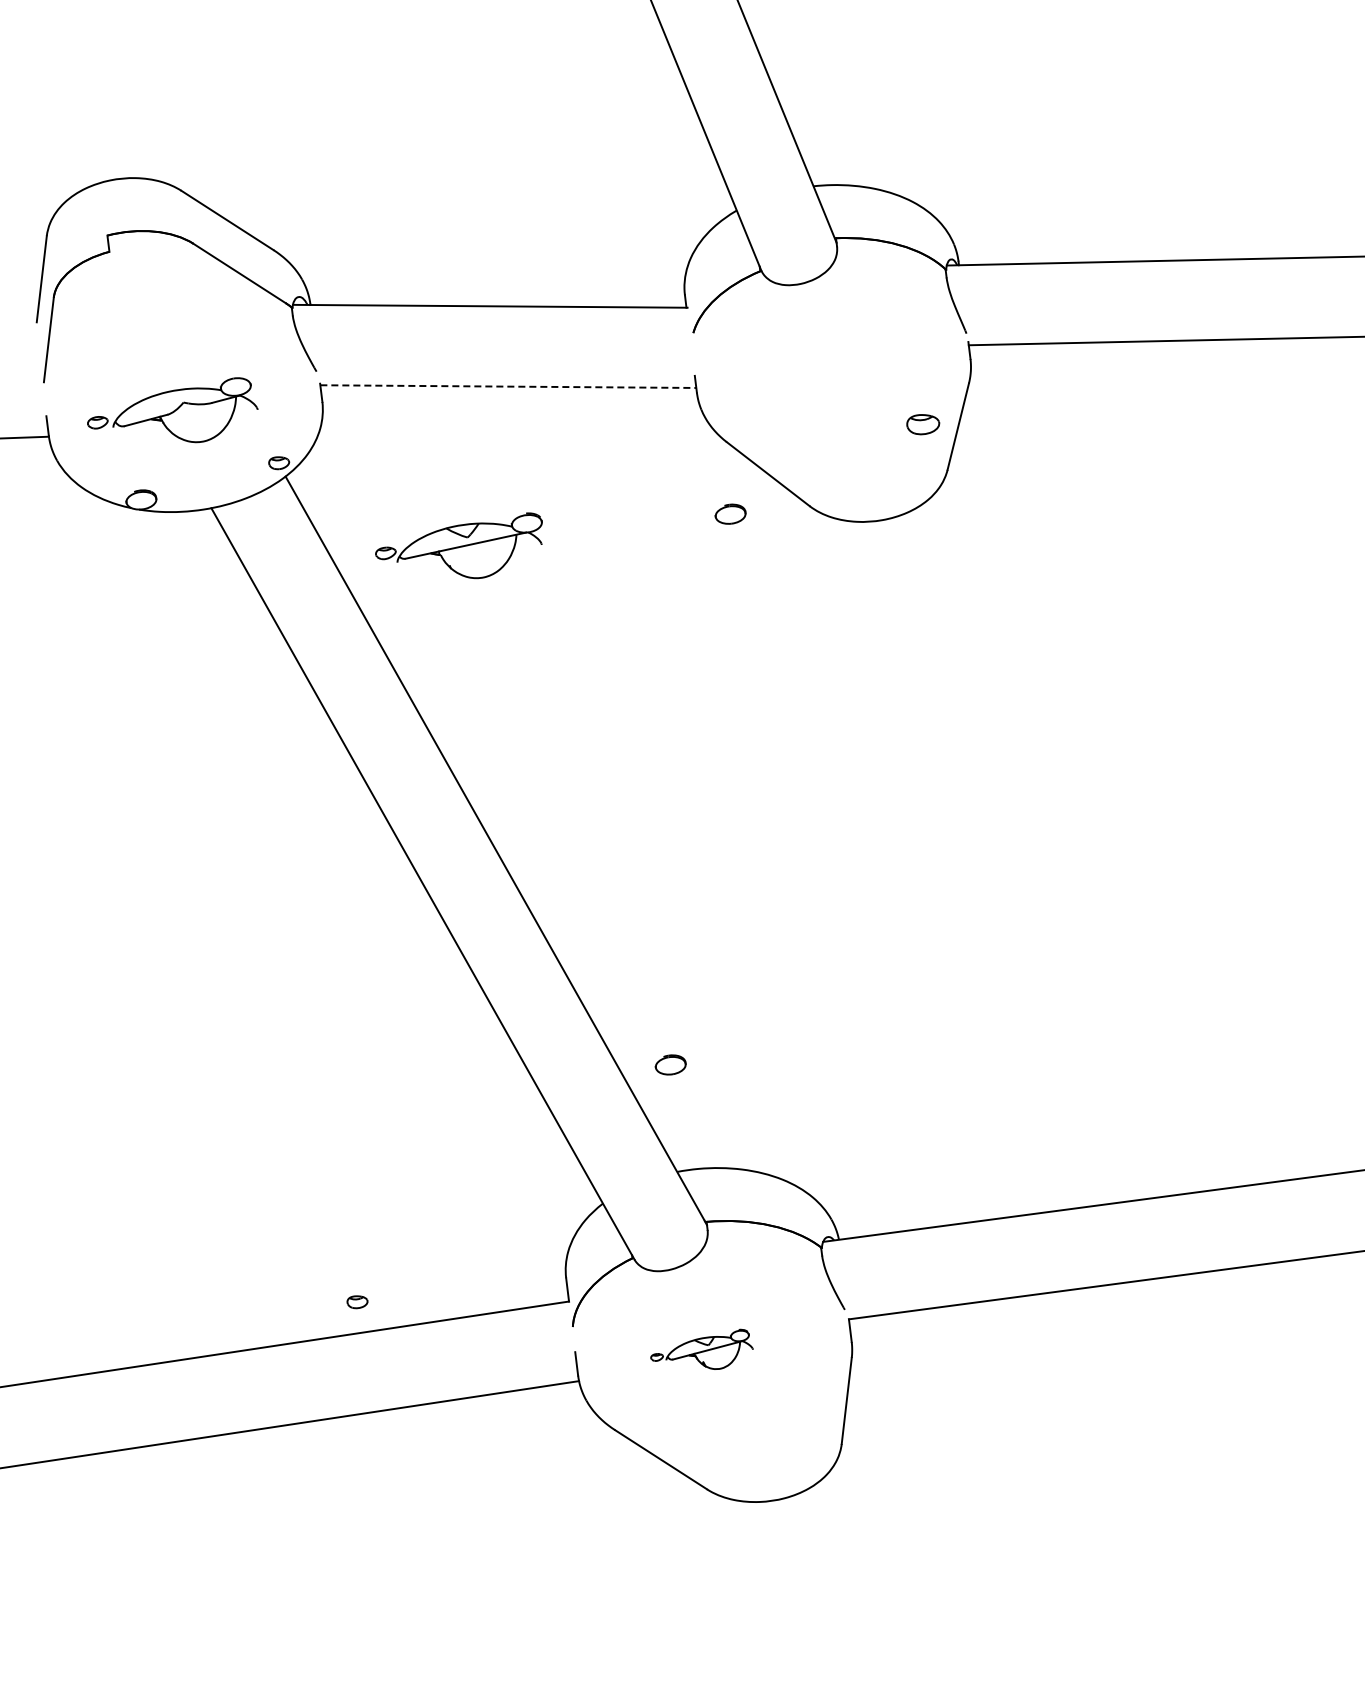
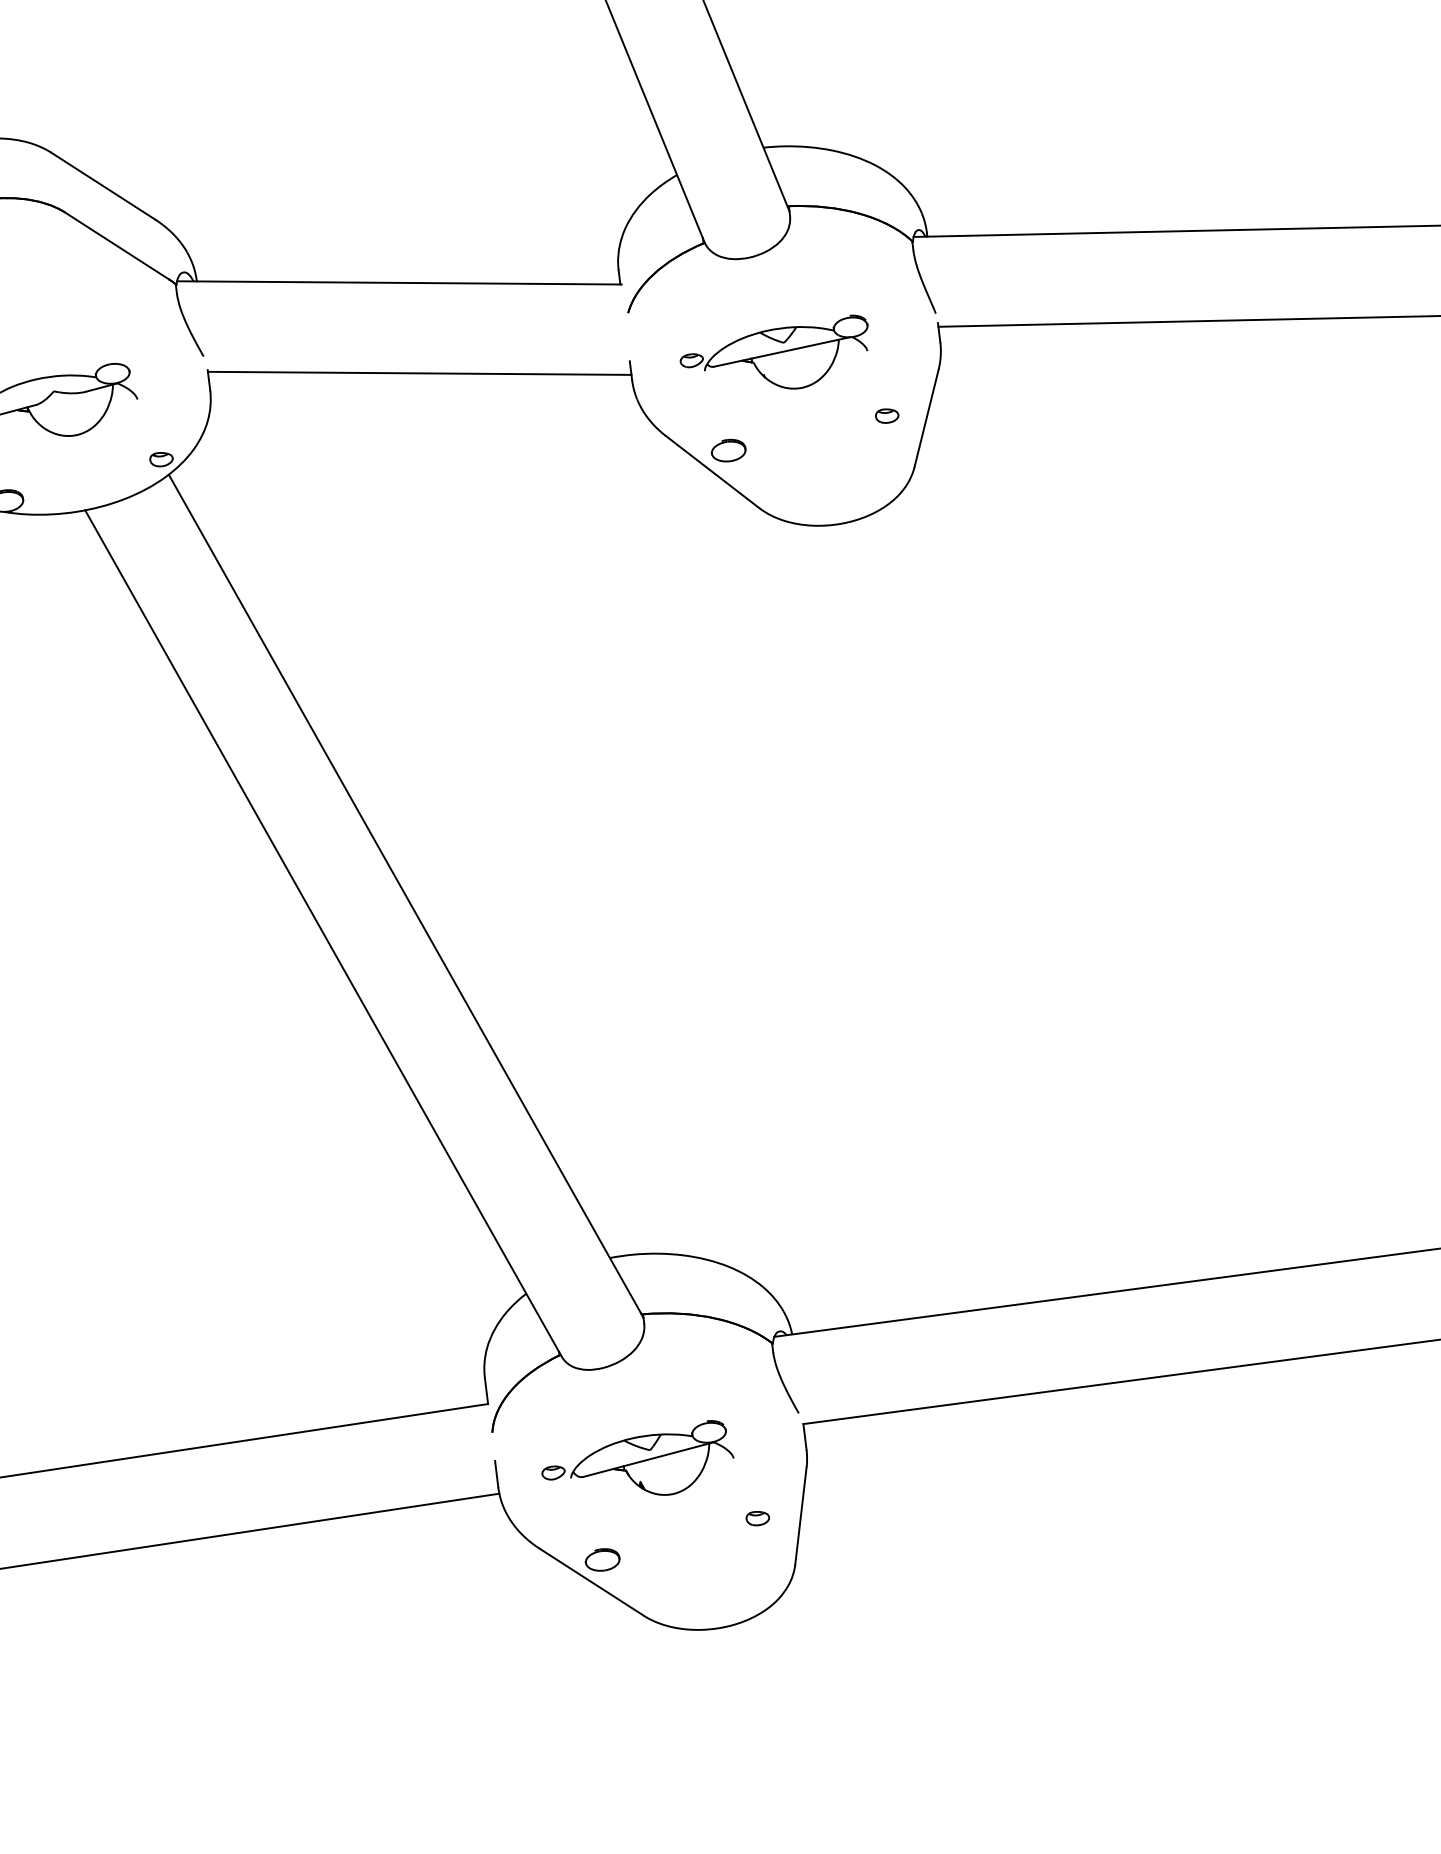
line: (508, 386) -> (419, 373), dashed -> solid
part: (923, 424) -> (887, 416), size x0.62
part: (730, 513) -> (728, 449), moved
part: (458, 545) -> (773, 351), moved
part: (670, 1064) -> (602, 1559), moved
part: (357, 1302) -> (757, 1518), moved
part: (701, 1349) -> (637, 1458), size x1.67

